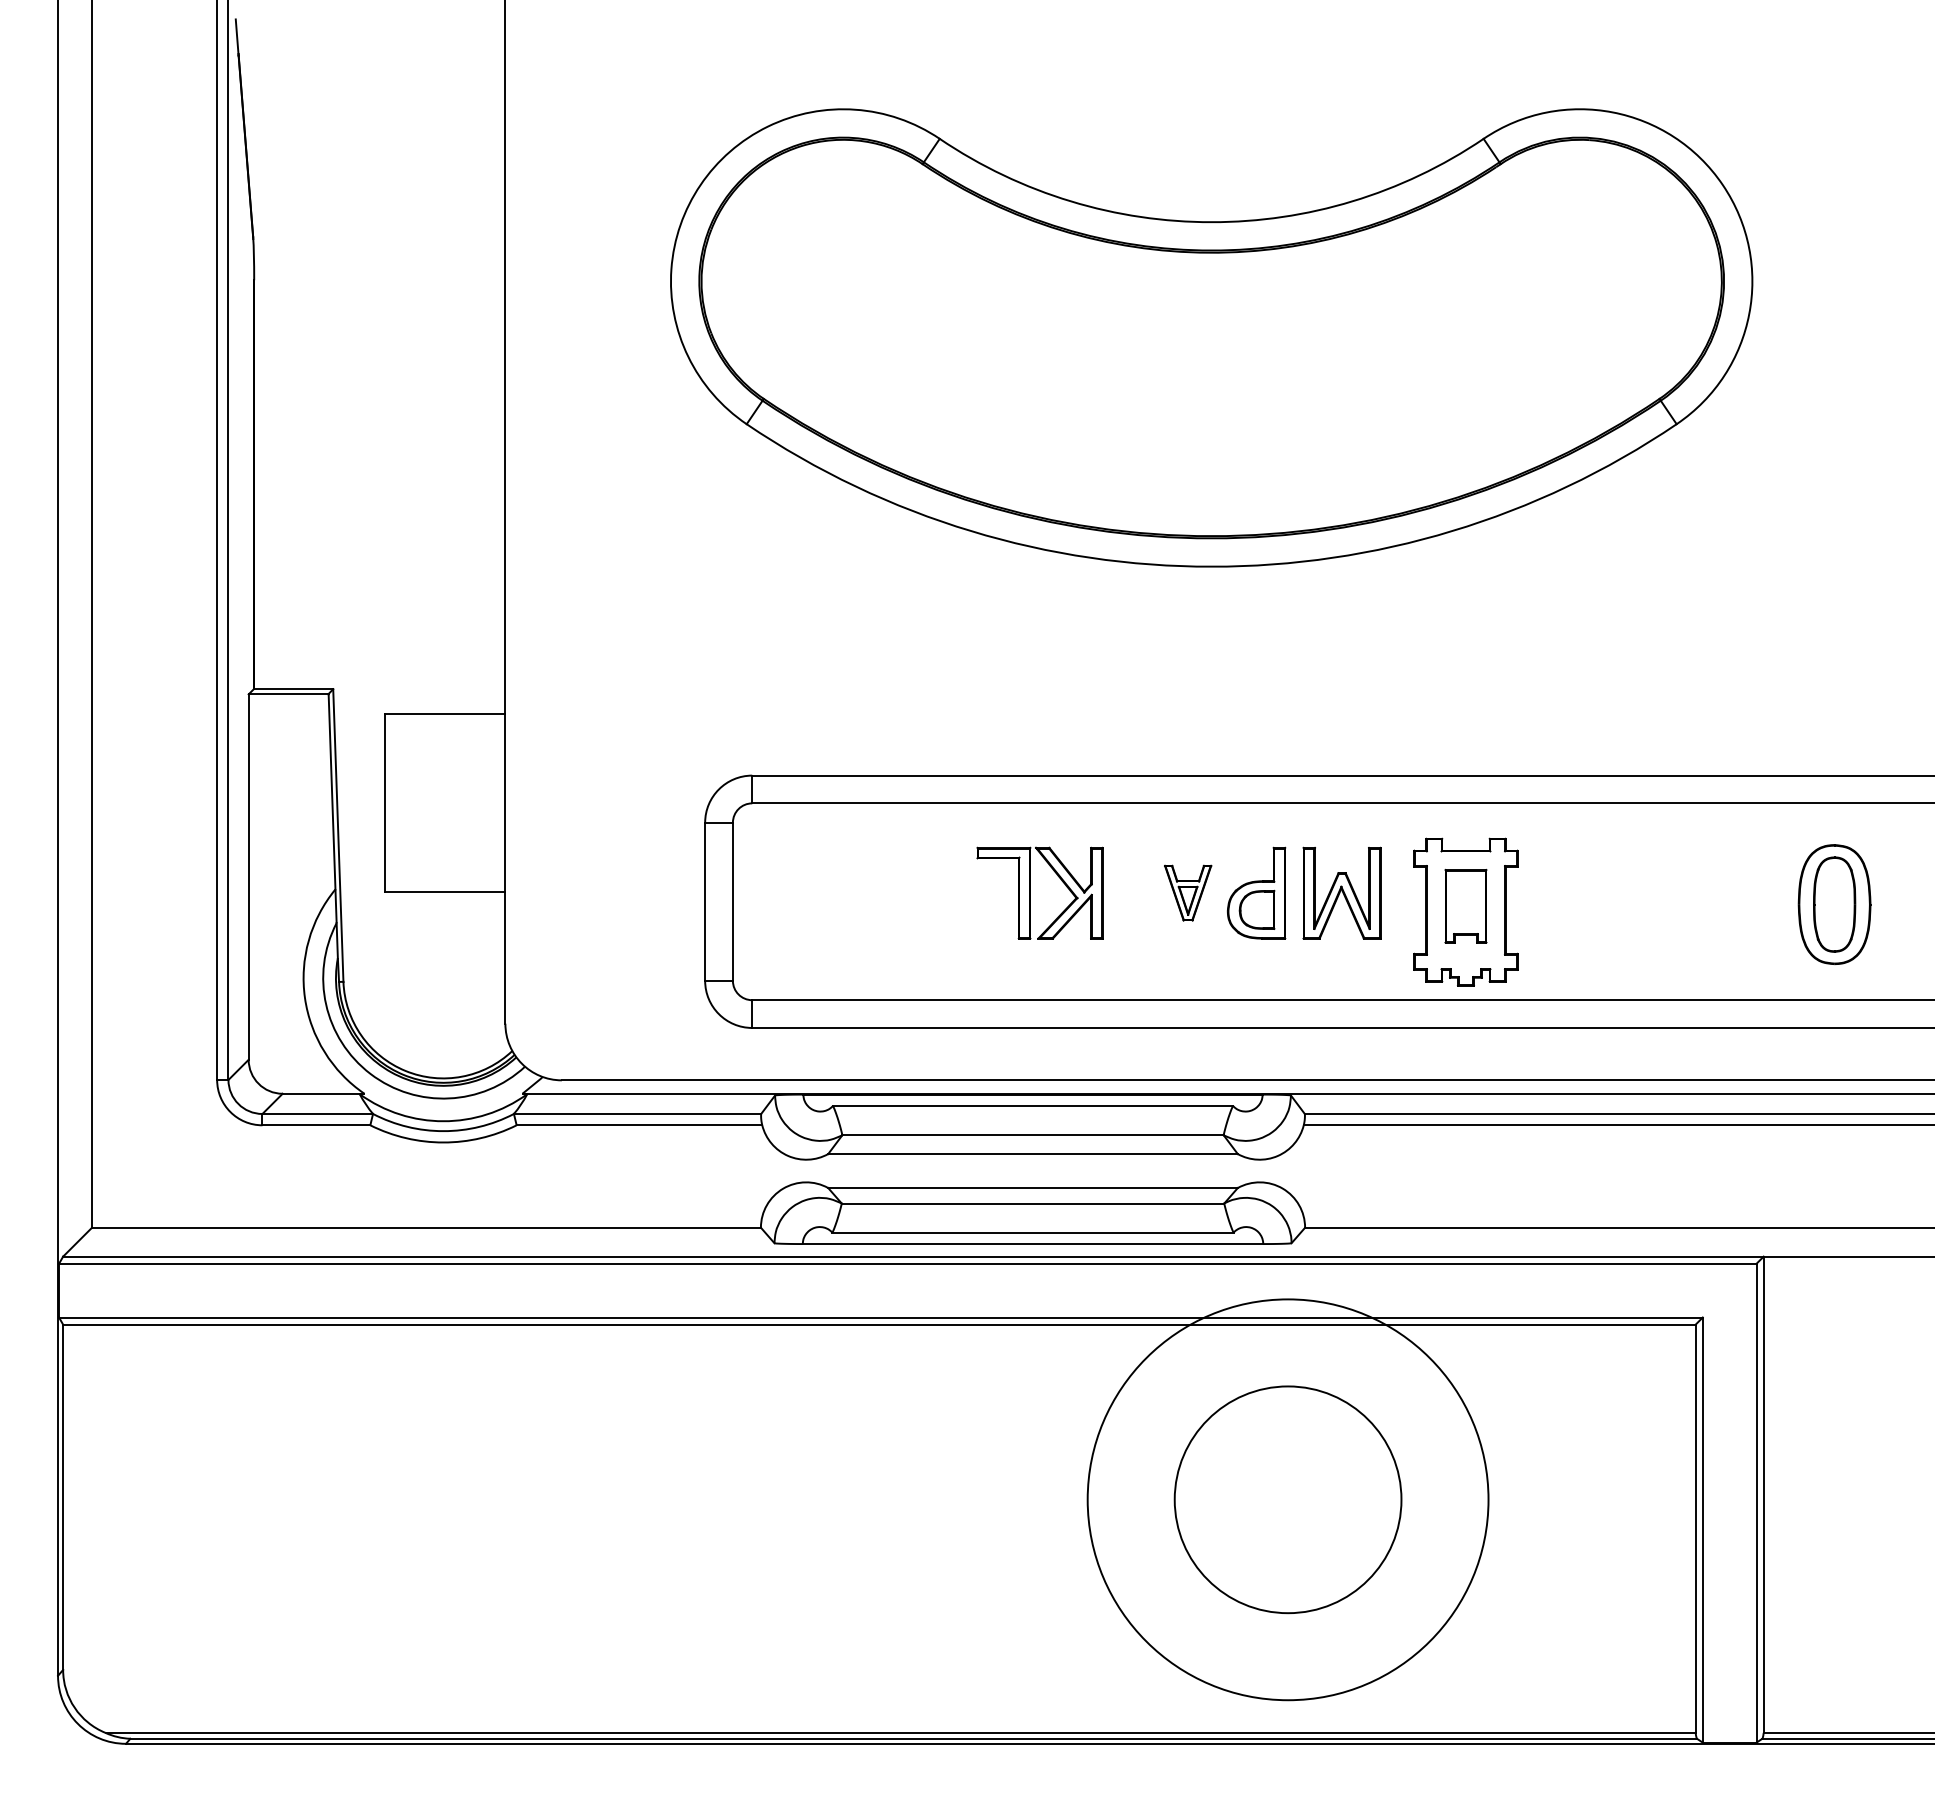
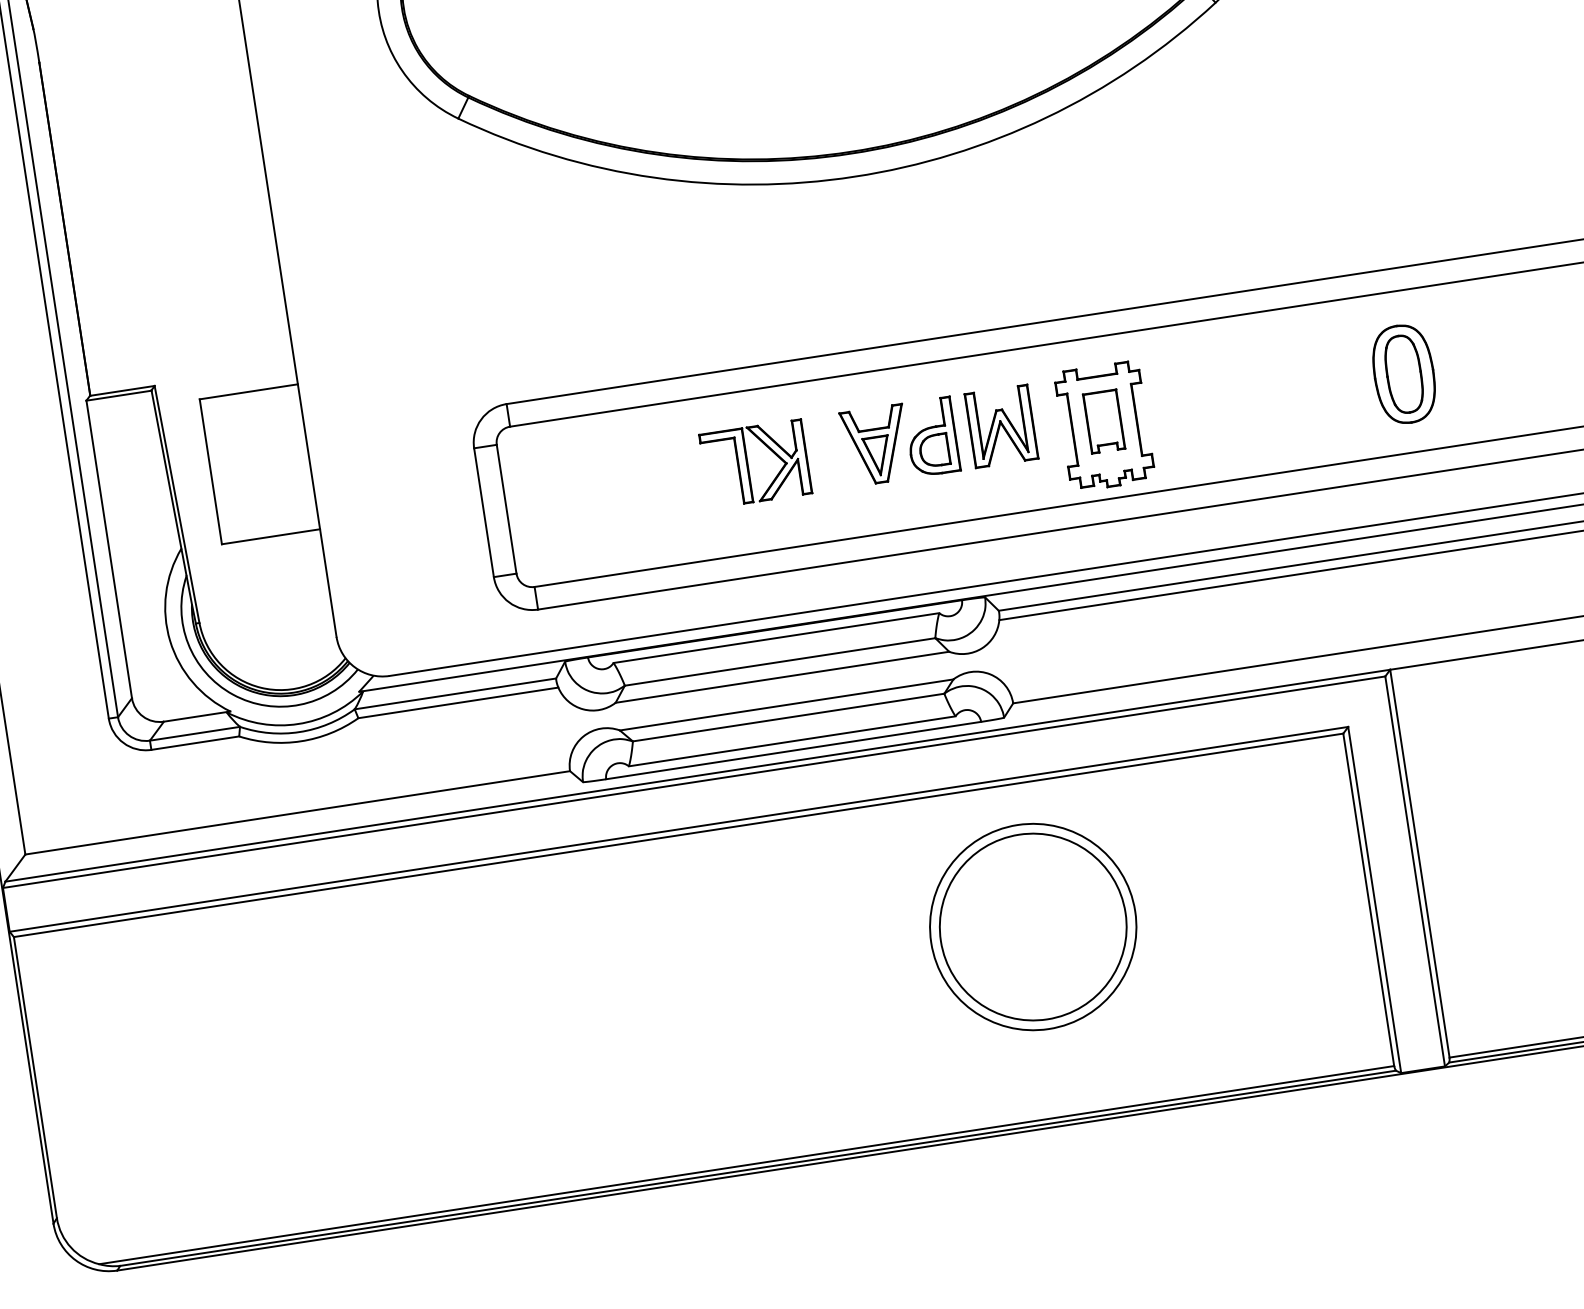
part: (1187, 892) -> (875, 445), size x1.67
circle: (1287, 1499) -> (1032, 926), size x0.62

